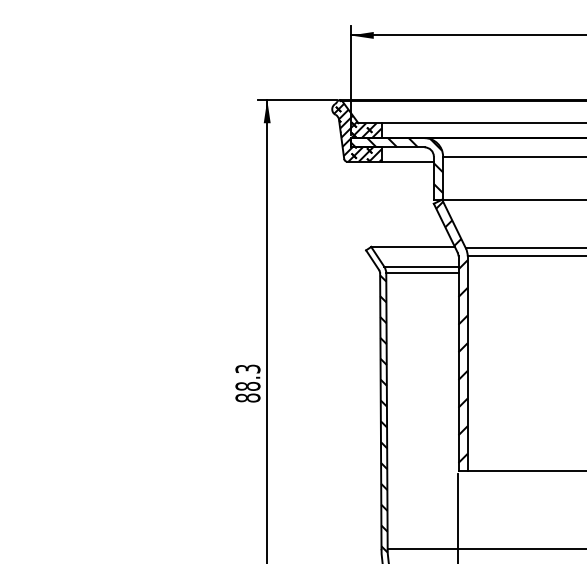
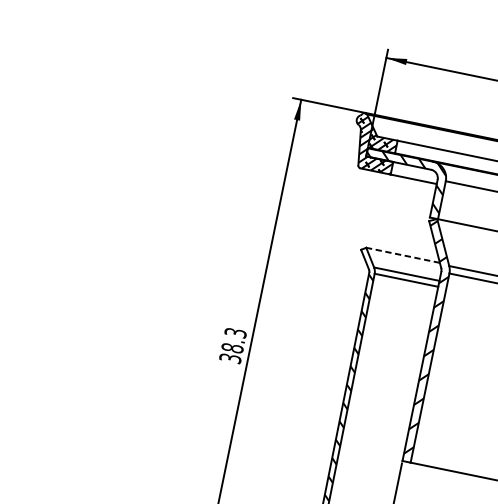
line: (413, 246) -> (403, 255), solid -> dashed
text: (247, 397) -> (230, 357), 88.3 -> 38.3

